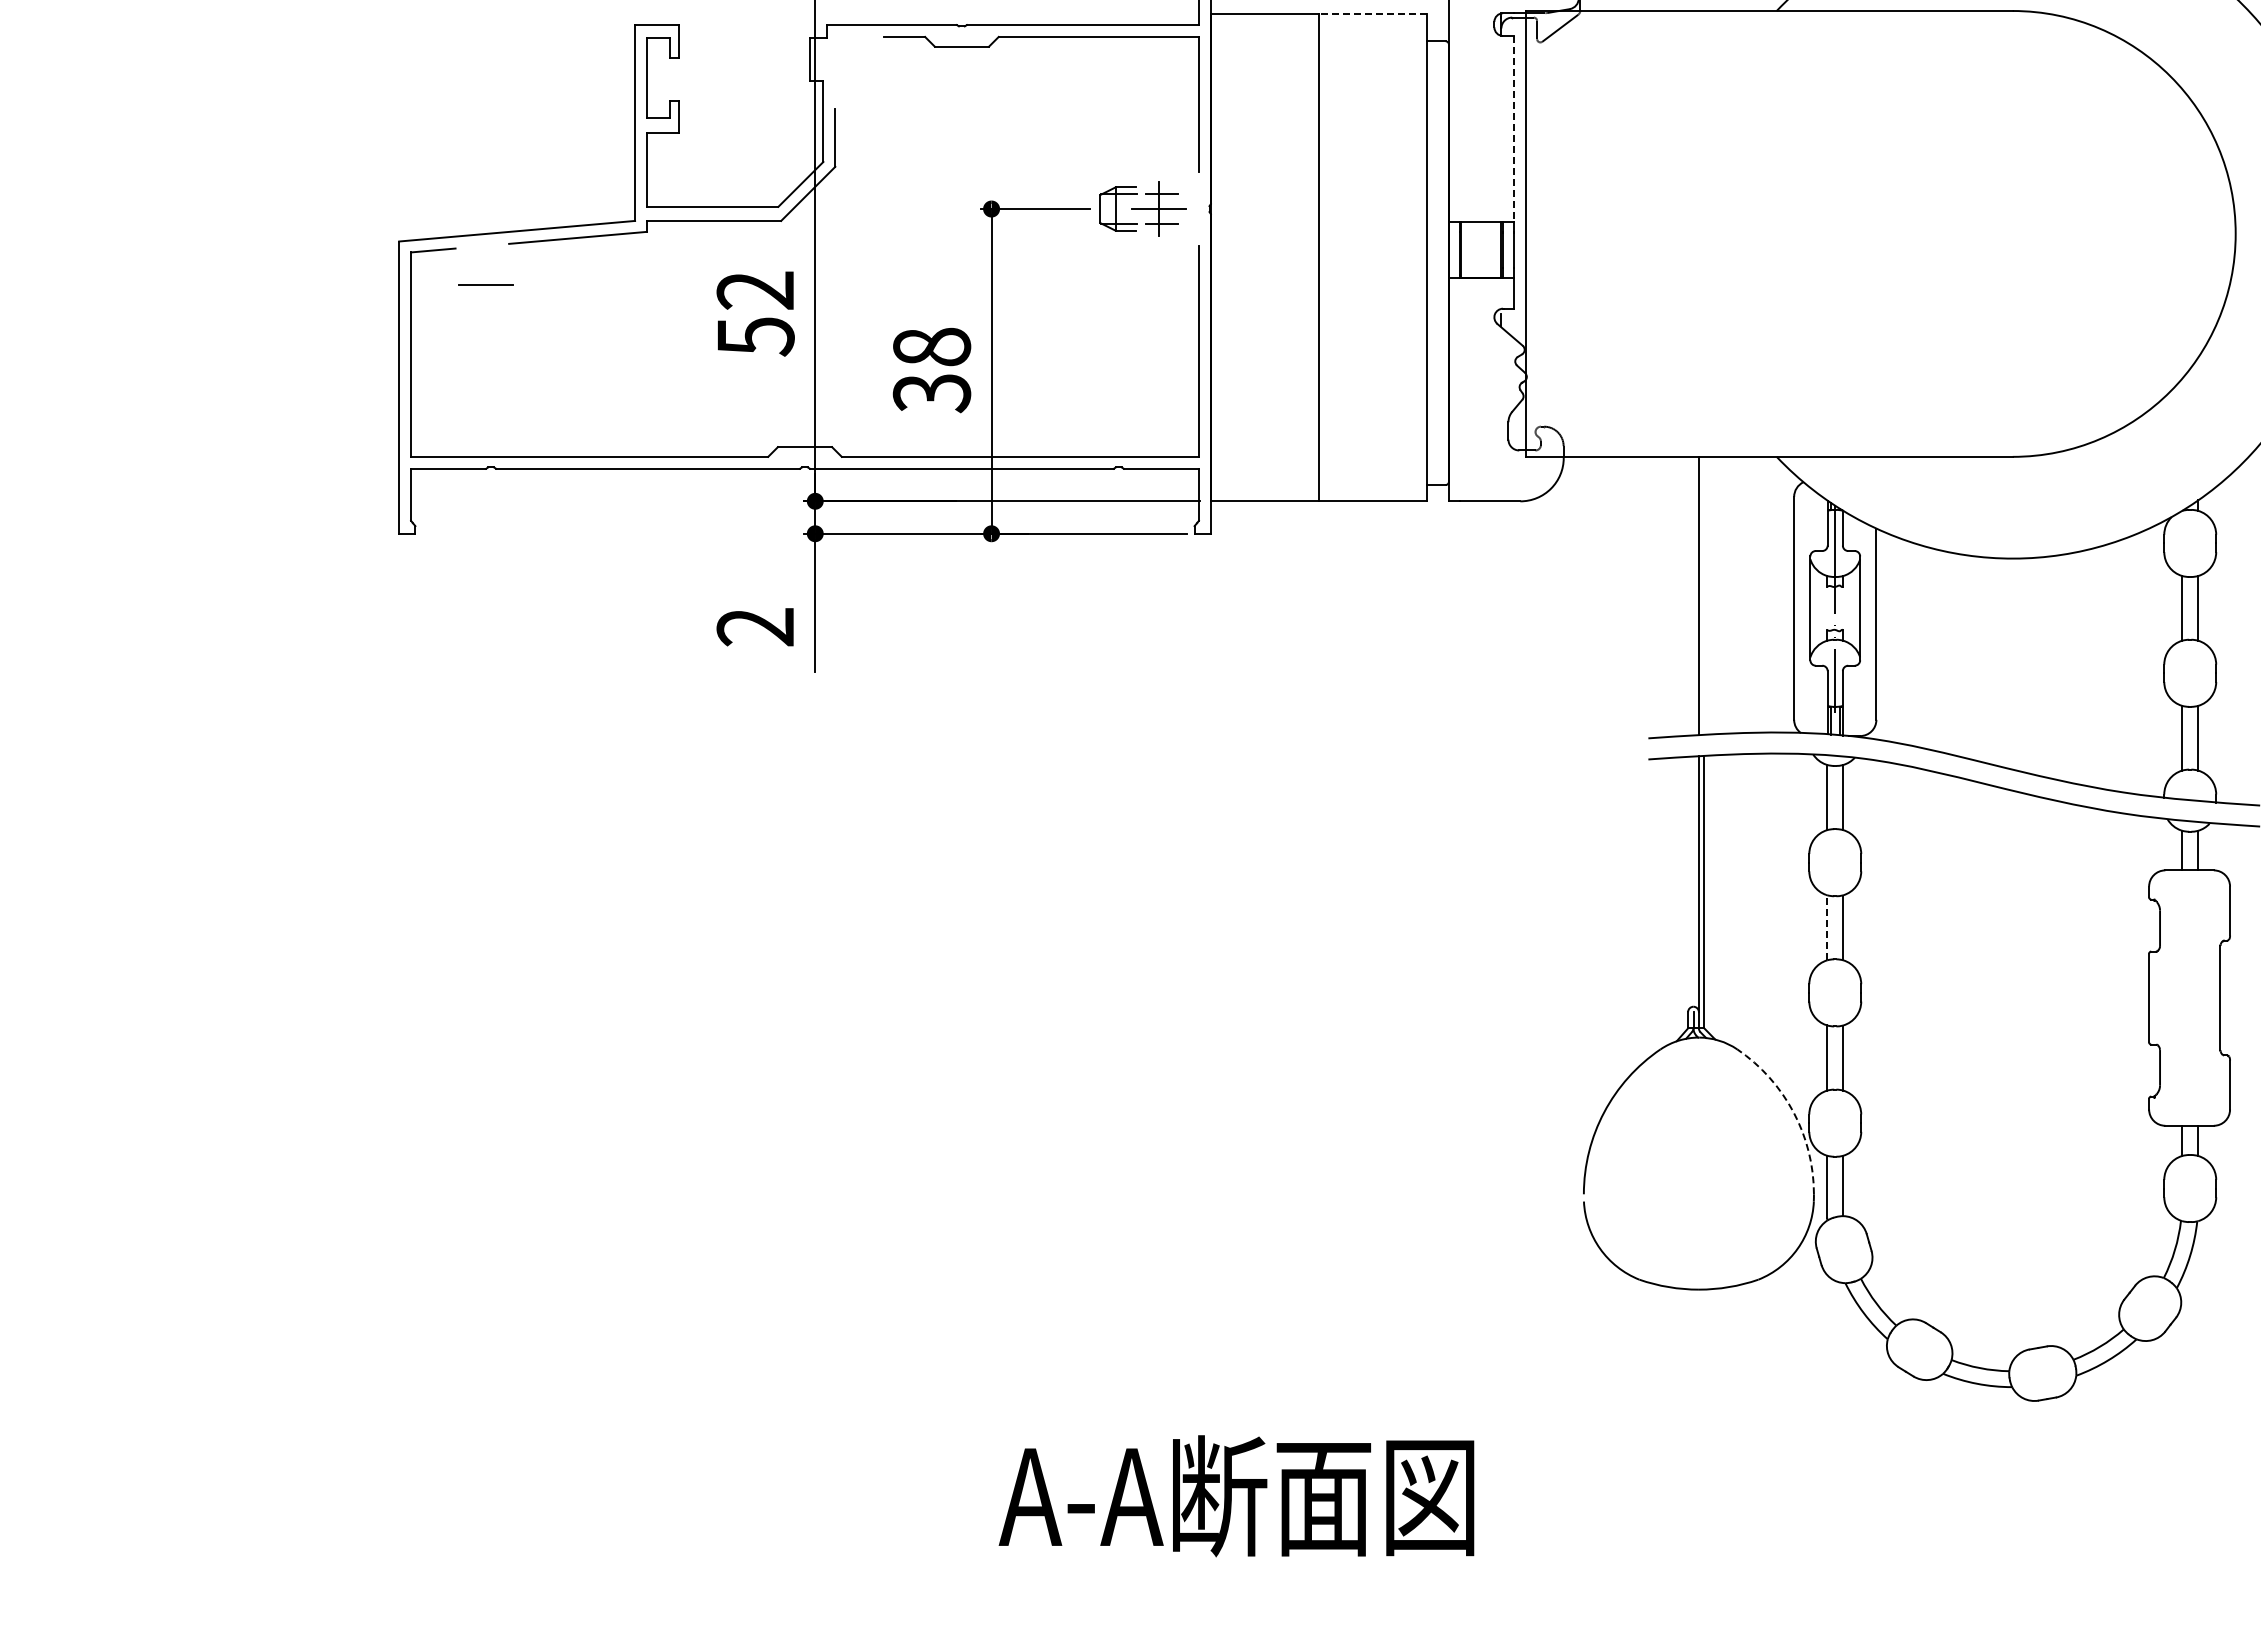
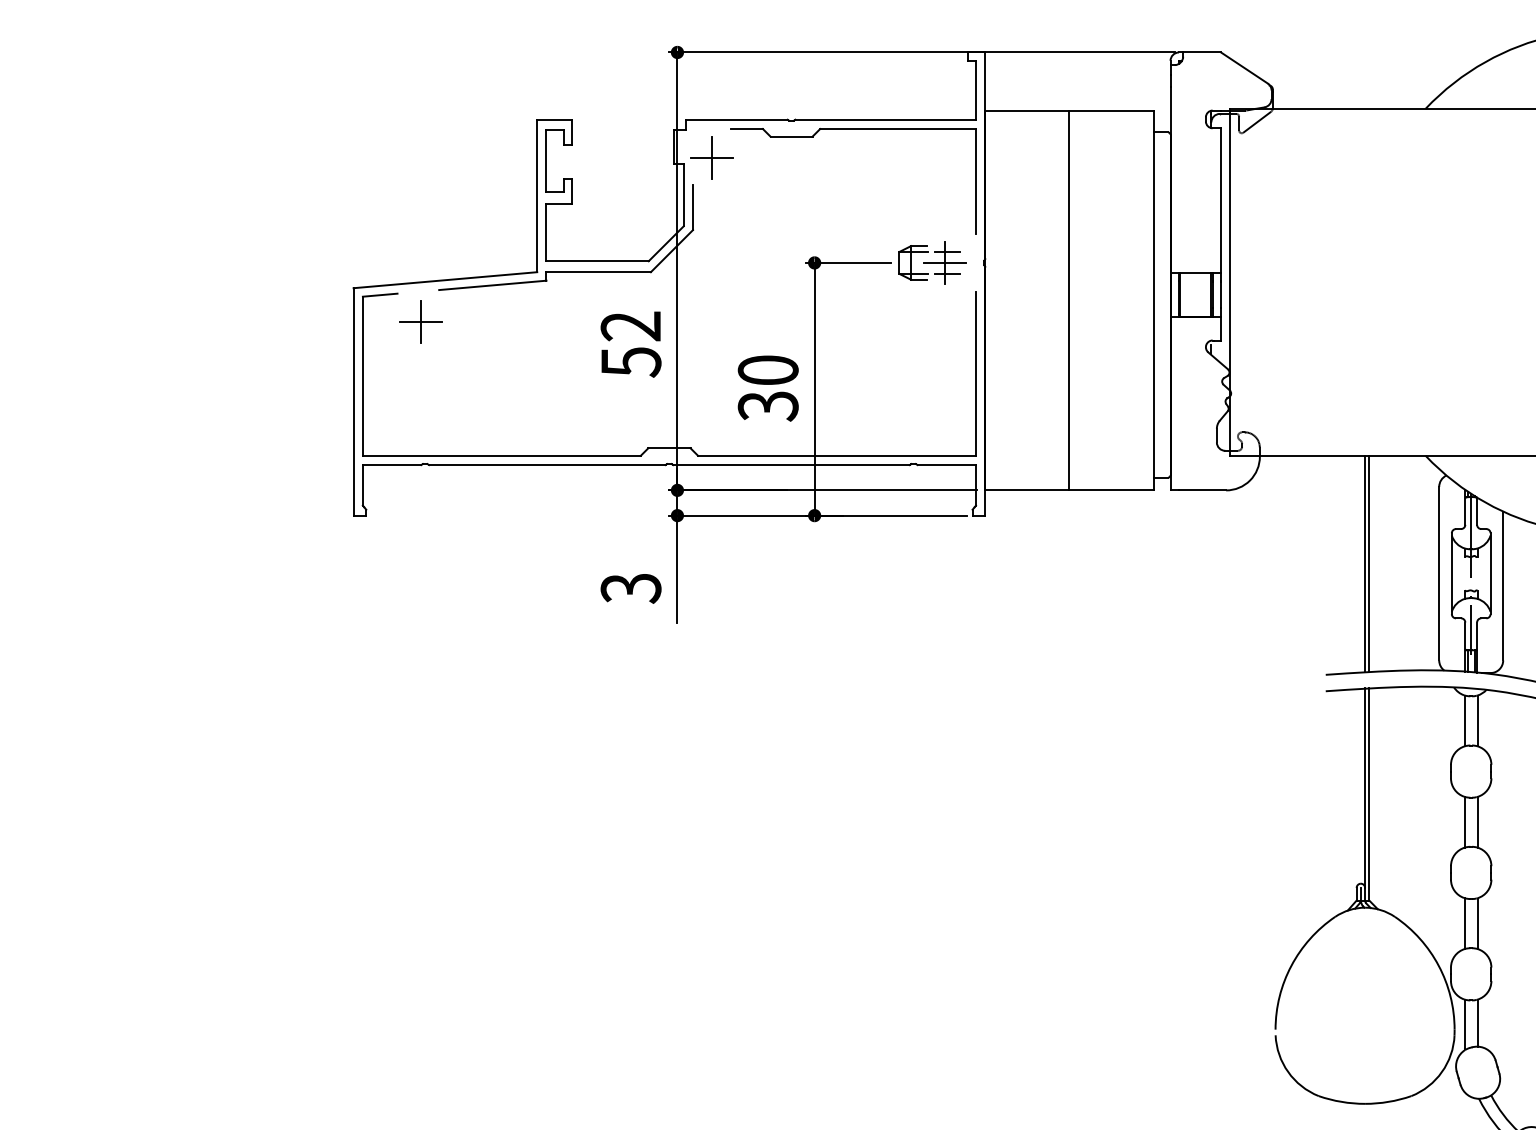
line: (1372, 14) -> (1111, 111), dashed -> solid
part: (858, 73) -> (711, 157), added
line: (1513, 129) -> (1220, 201), dashed -> solid
line: (485, 284) -> (420, 321), added
text: (931, 346) -> (767, 369), 38 -> 30
line: (1704, 595) -> (1369, 563), added
text: (755, 627) -> (630, 588), 2 -> 3
line: (1827, 927) -> (1465, 822), dashed -> solid
arc: (1793, 1112) -> (1438, 966), dashed -> solid

